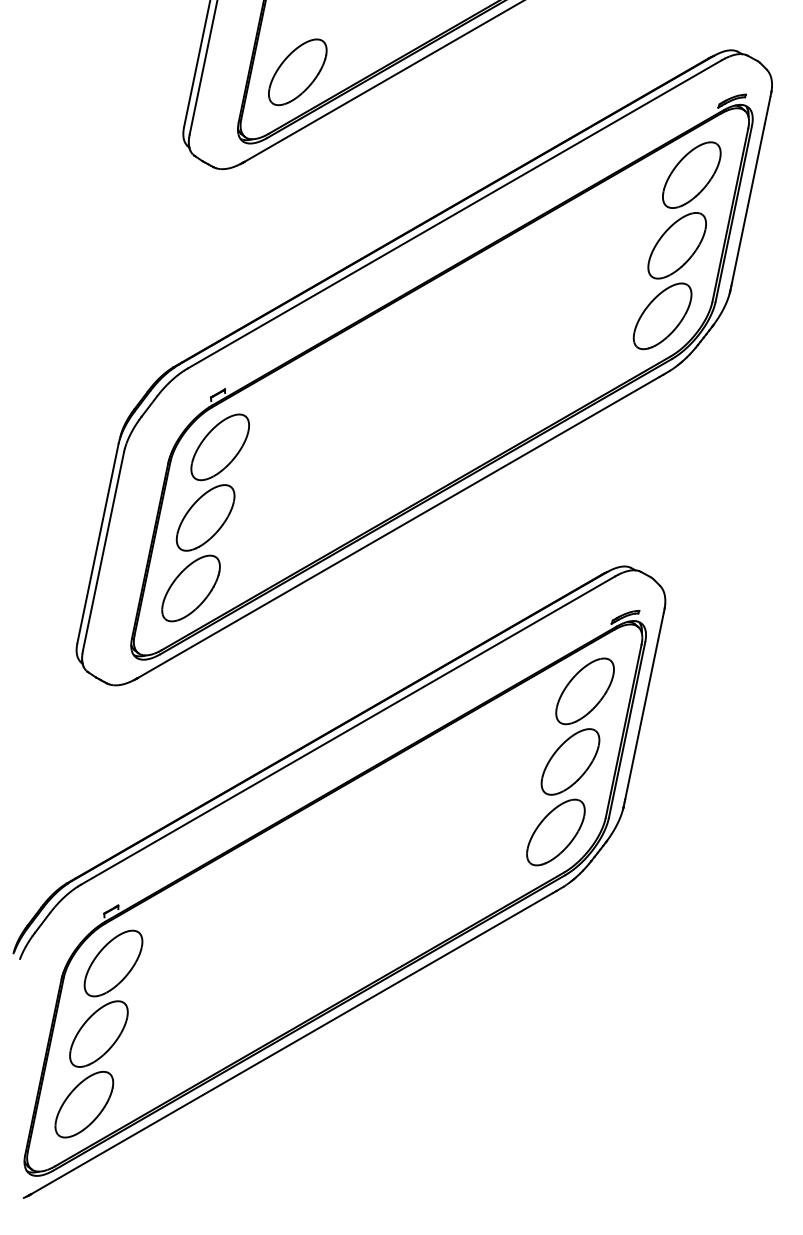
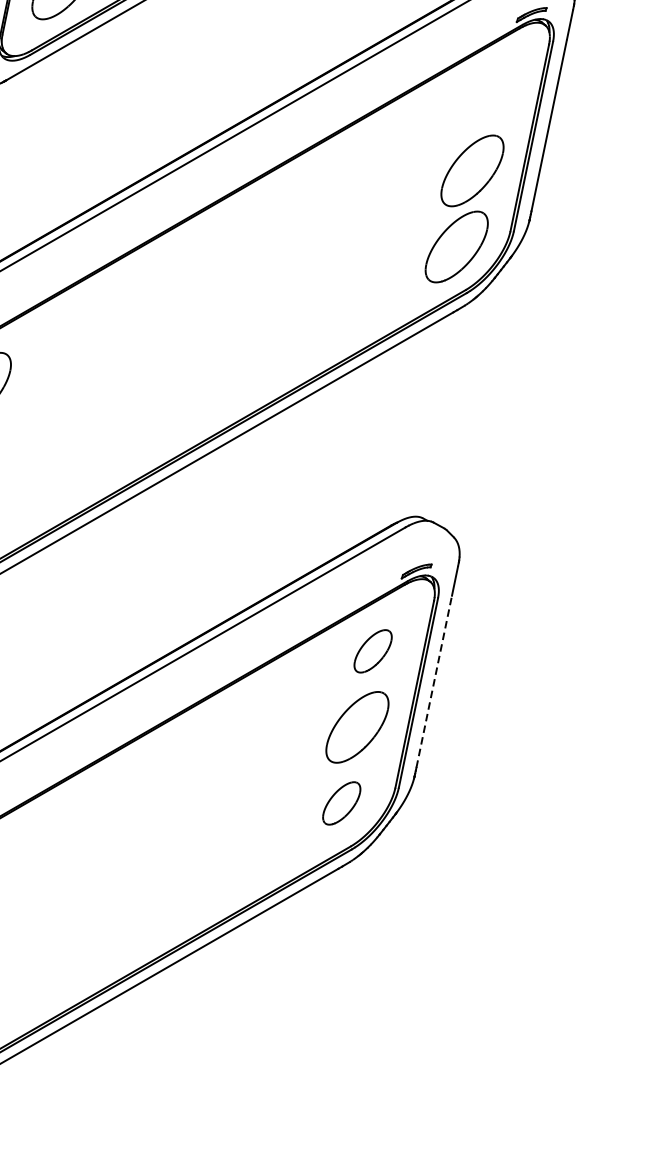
part: (691, 174) -> (487, 94), removed
part: (584, 691) -> (372, 651), size x0.6
line: (641, 719) -> (433, 681), solid -> dashed
part: (555, 832) -> (341, 803), size x0.6

